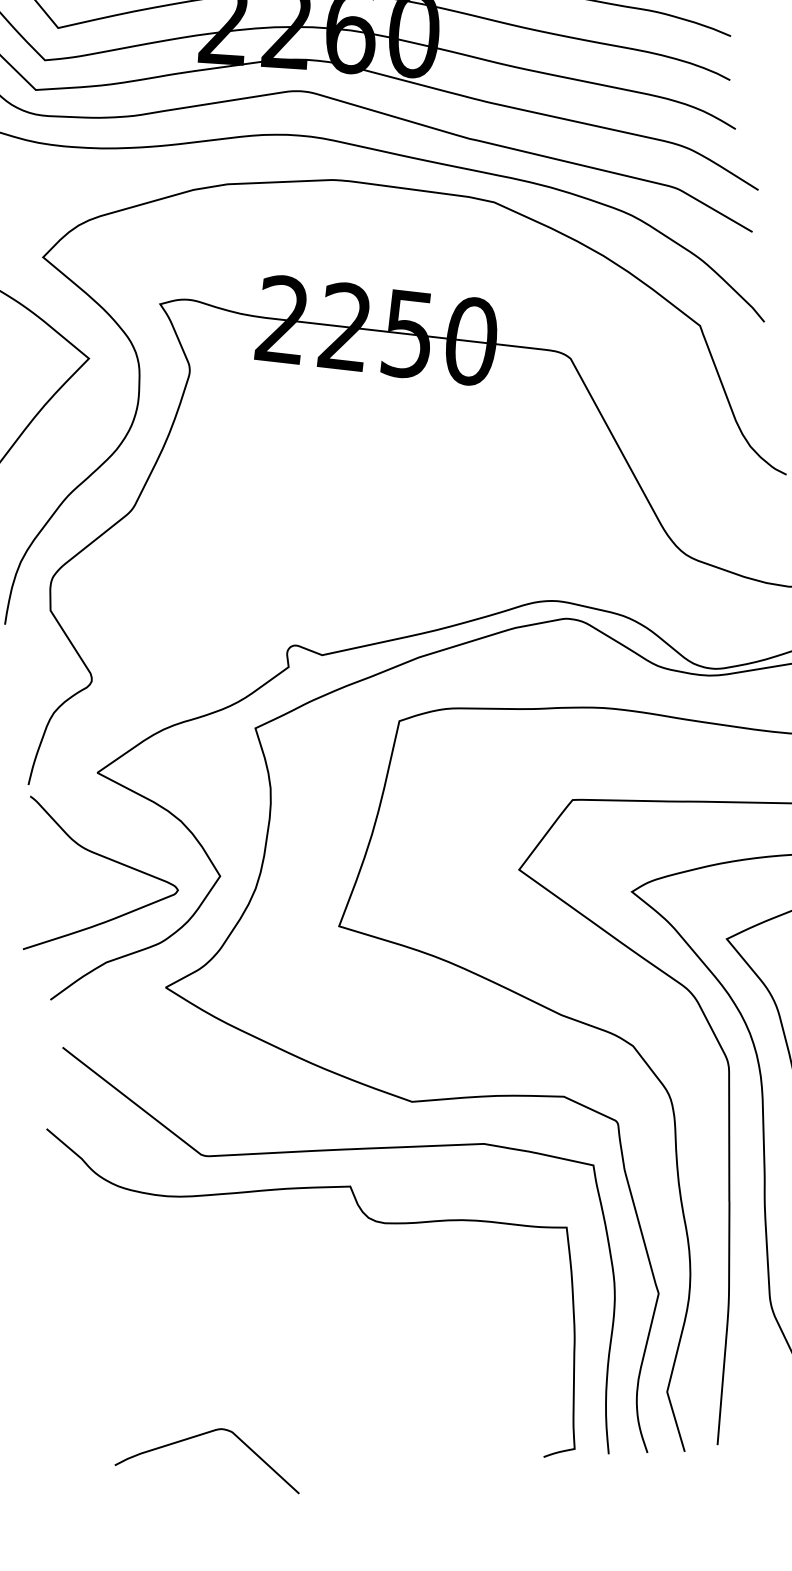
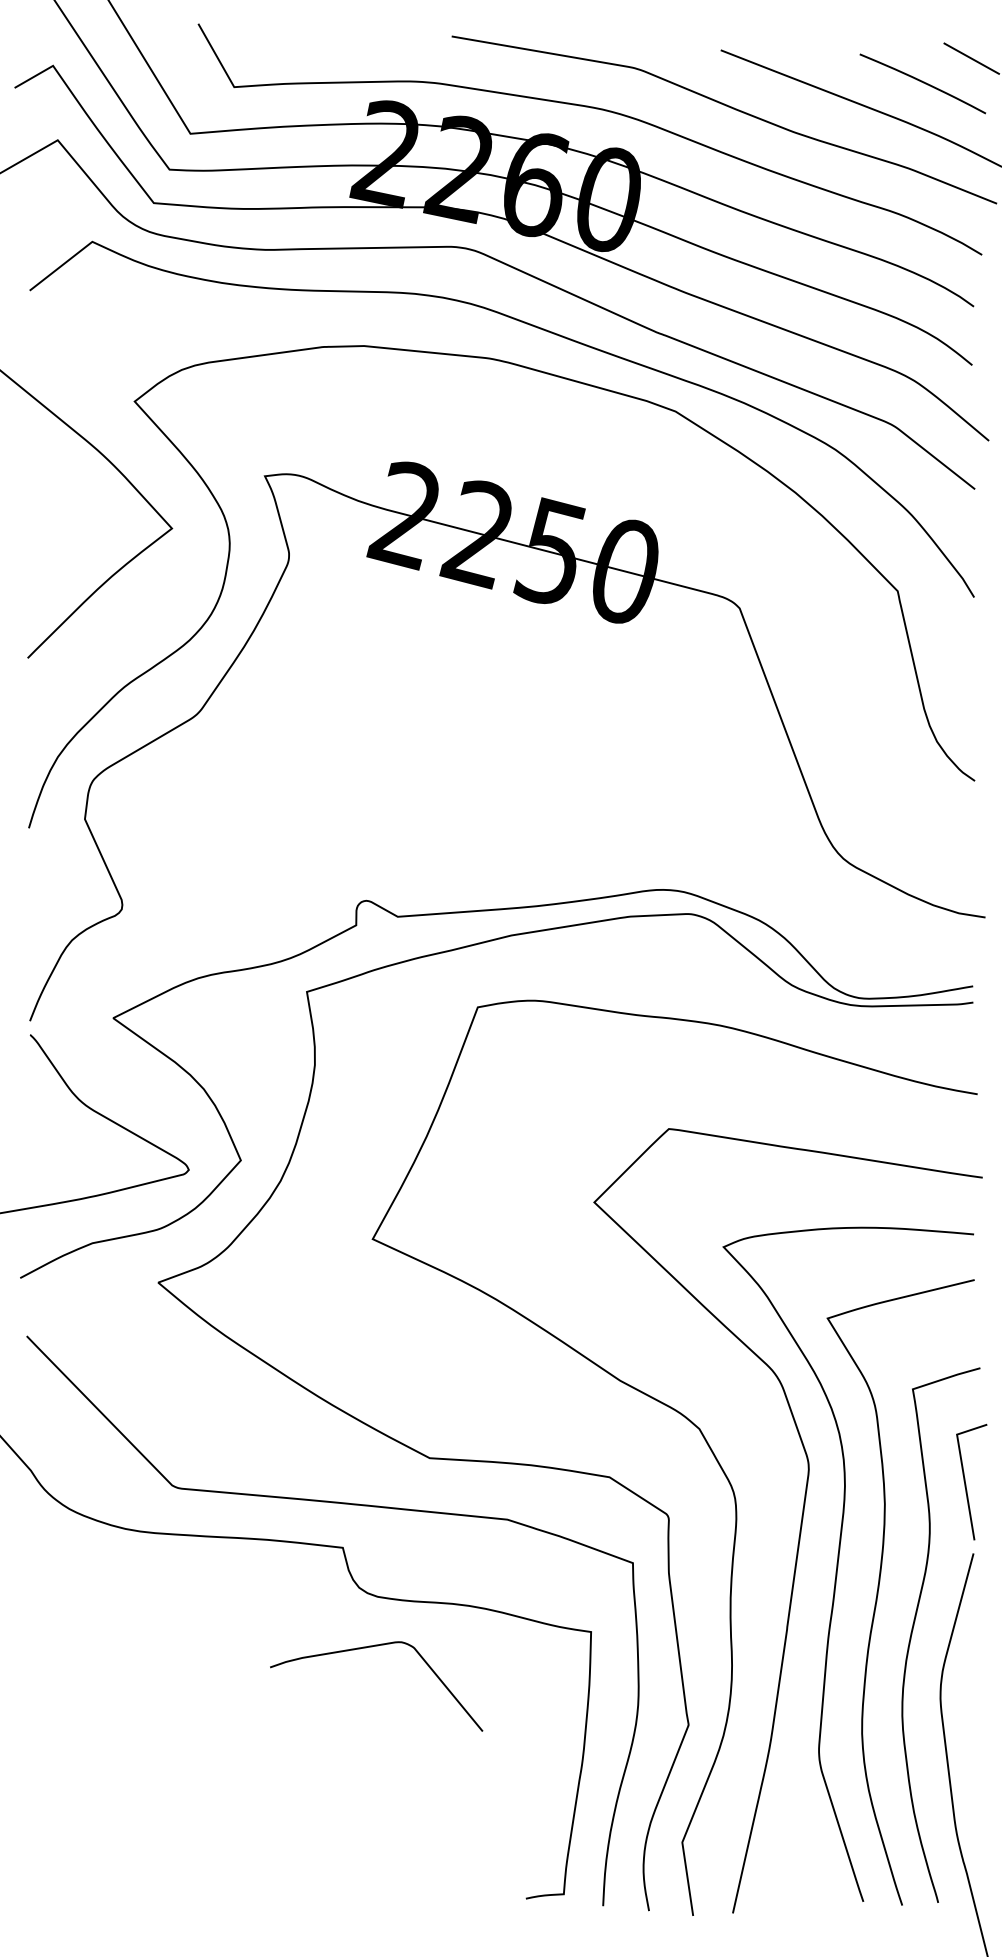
curve: (197, 1436) -> (372, 1647), moved

